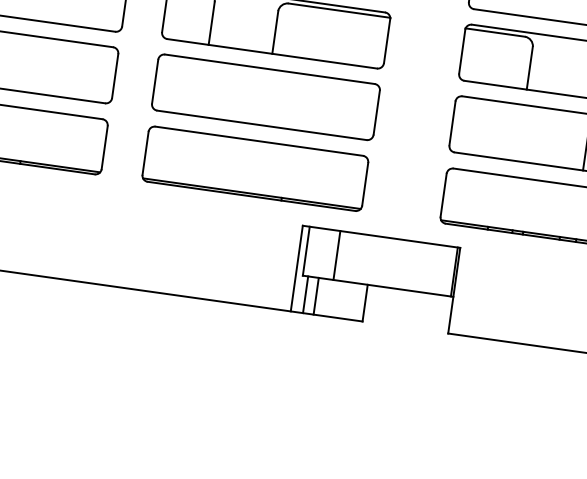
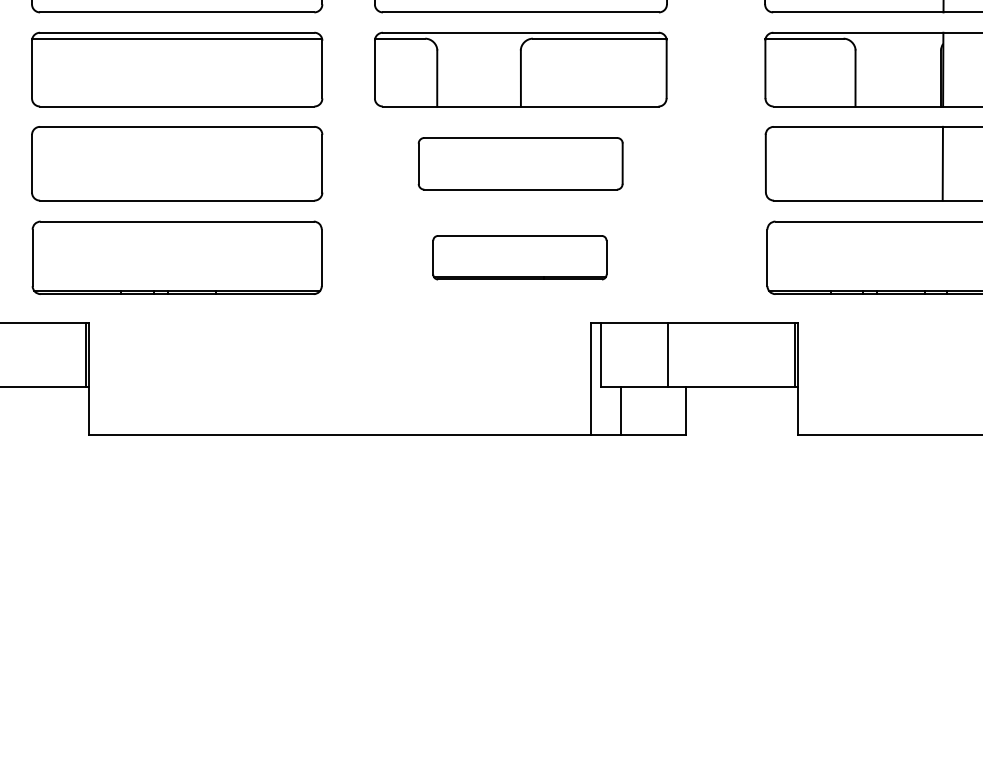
part: (265, 97) -> (520, 163), size x0.7
part: (255, 168) -> (519, 257), size x0.6
line: (336, 255) -> (667, 354), moved
line: (305, 295) -> (607, 411), removed

